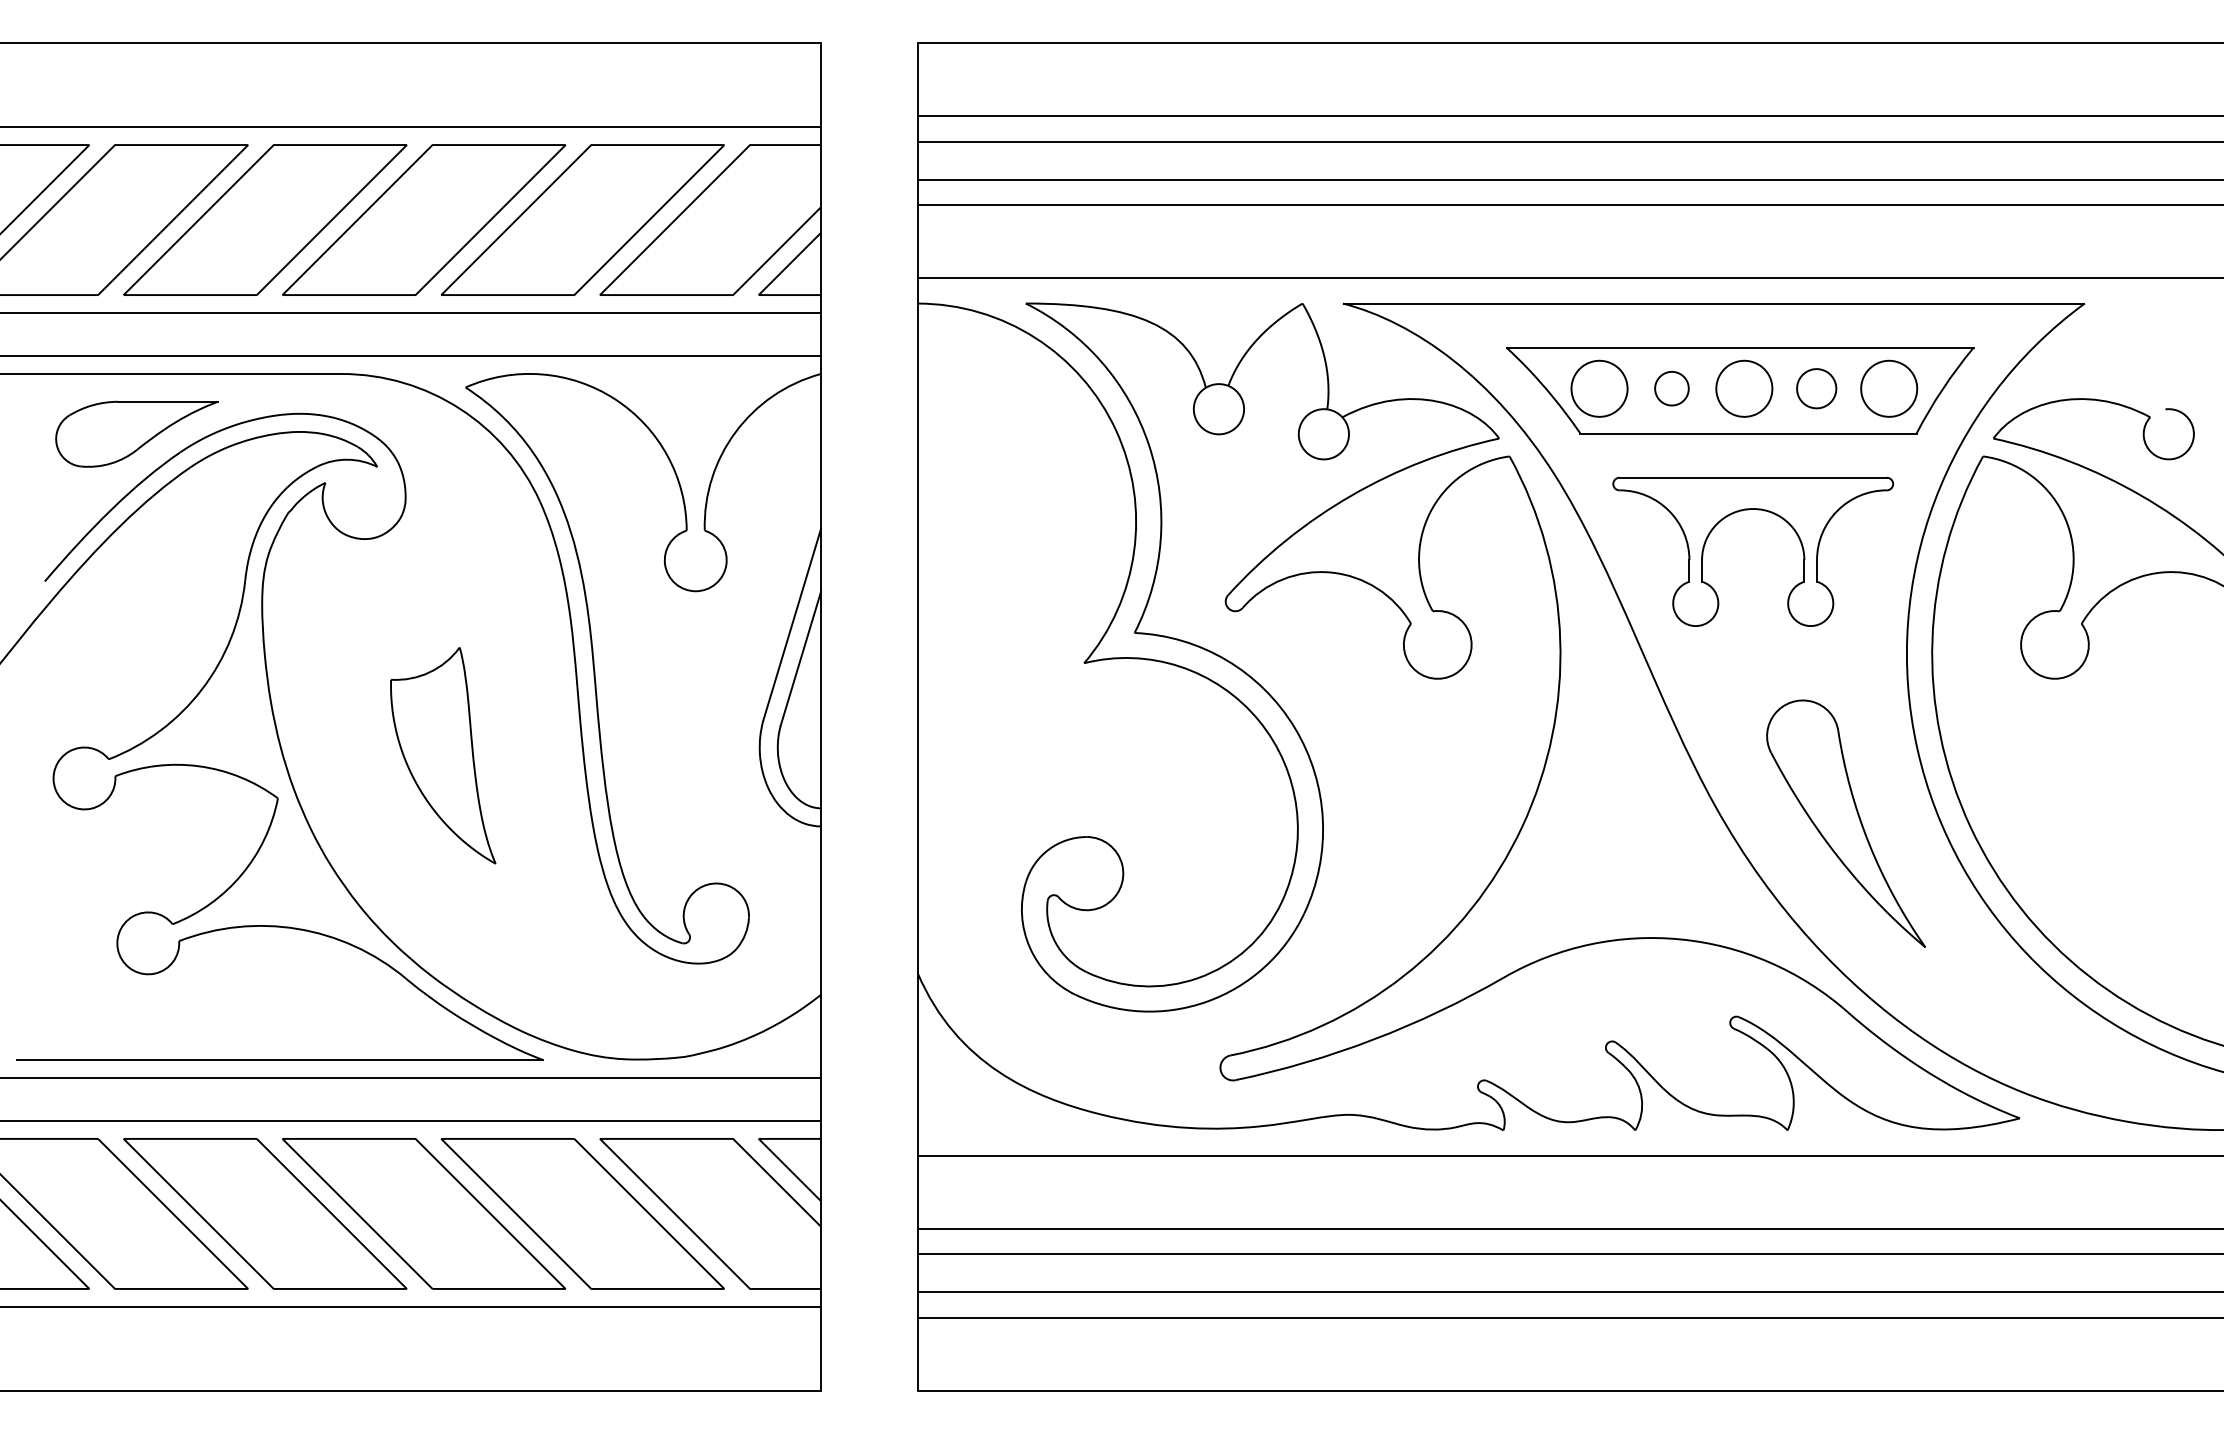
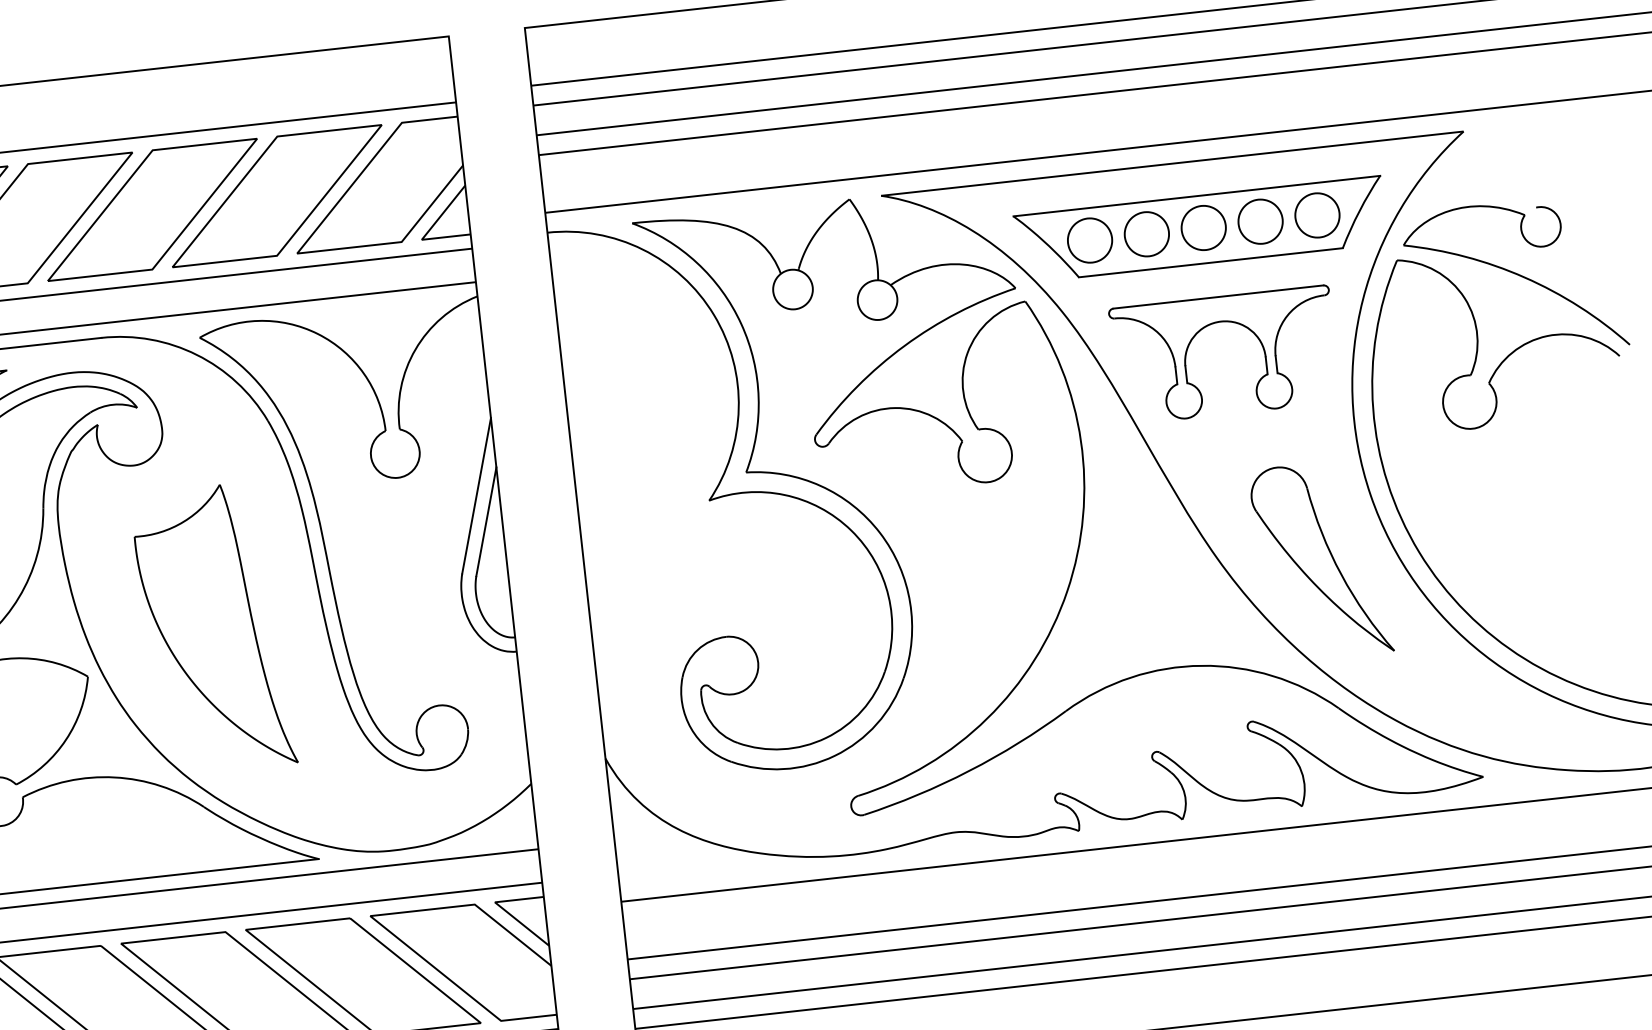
part: (1671, 388) -> (1146, 234), size x1.67
part: (1816, 388) -> (1260, 221), size x1.43
part: (443, 755) -> (214, 628), size x1.67

